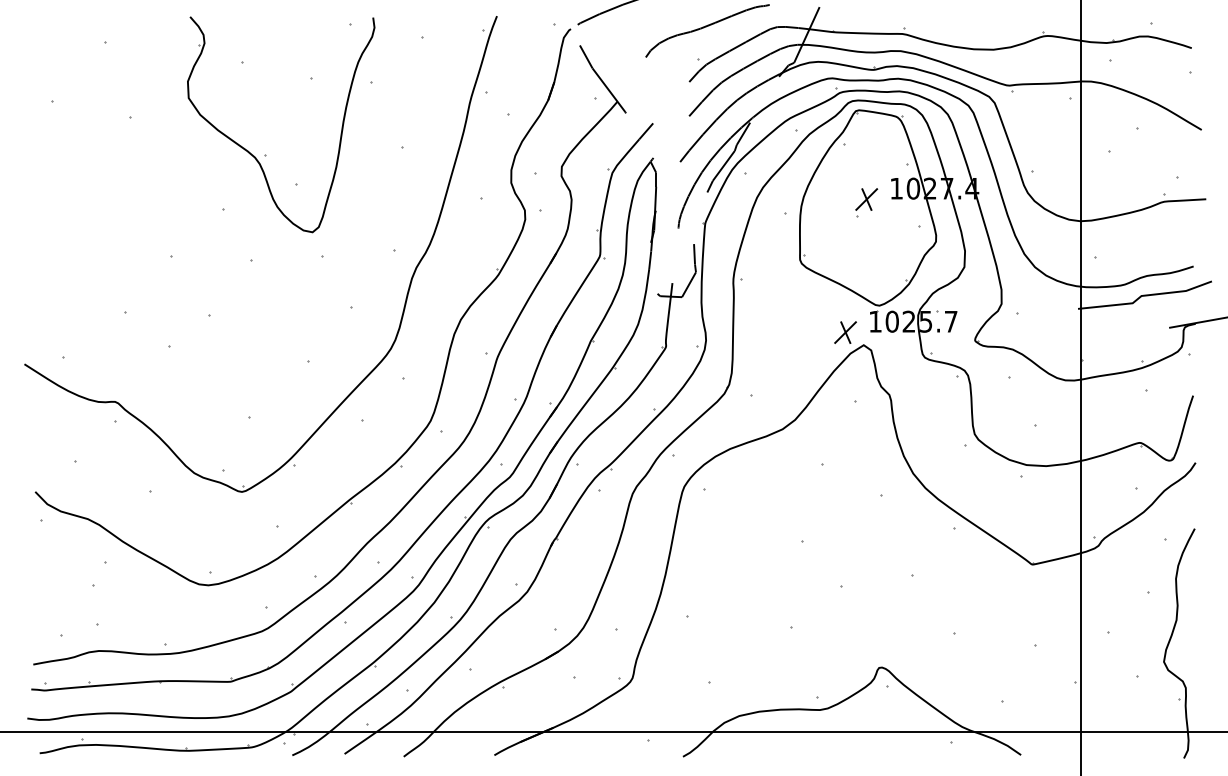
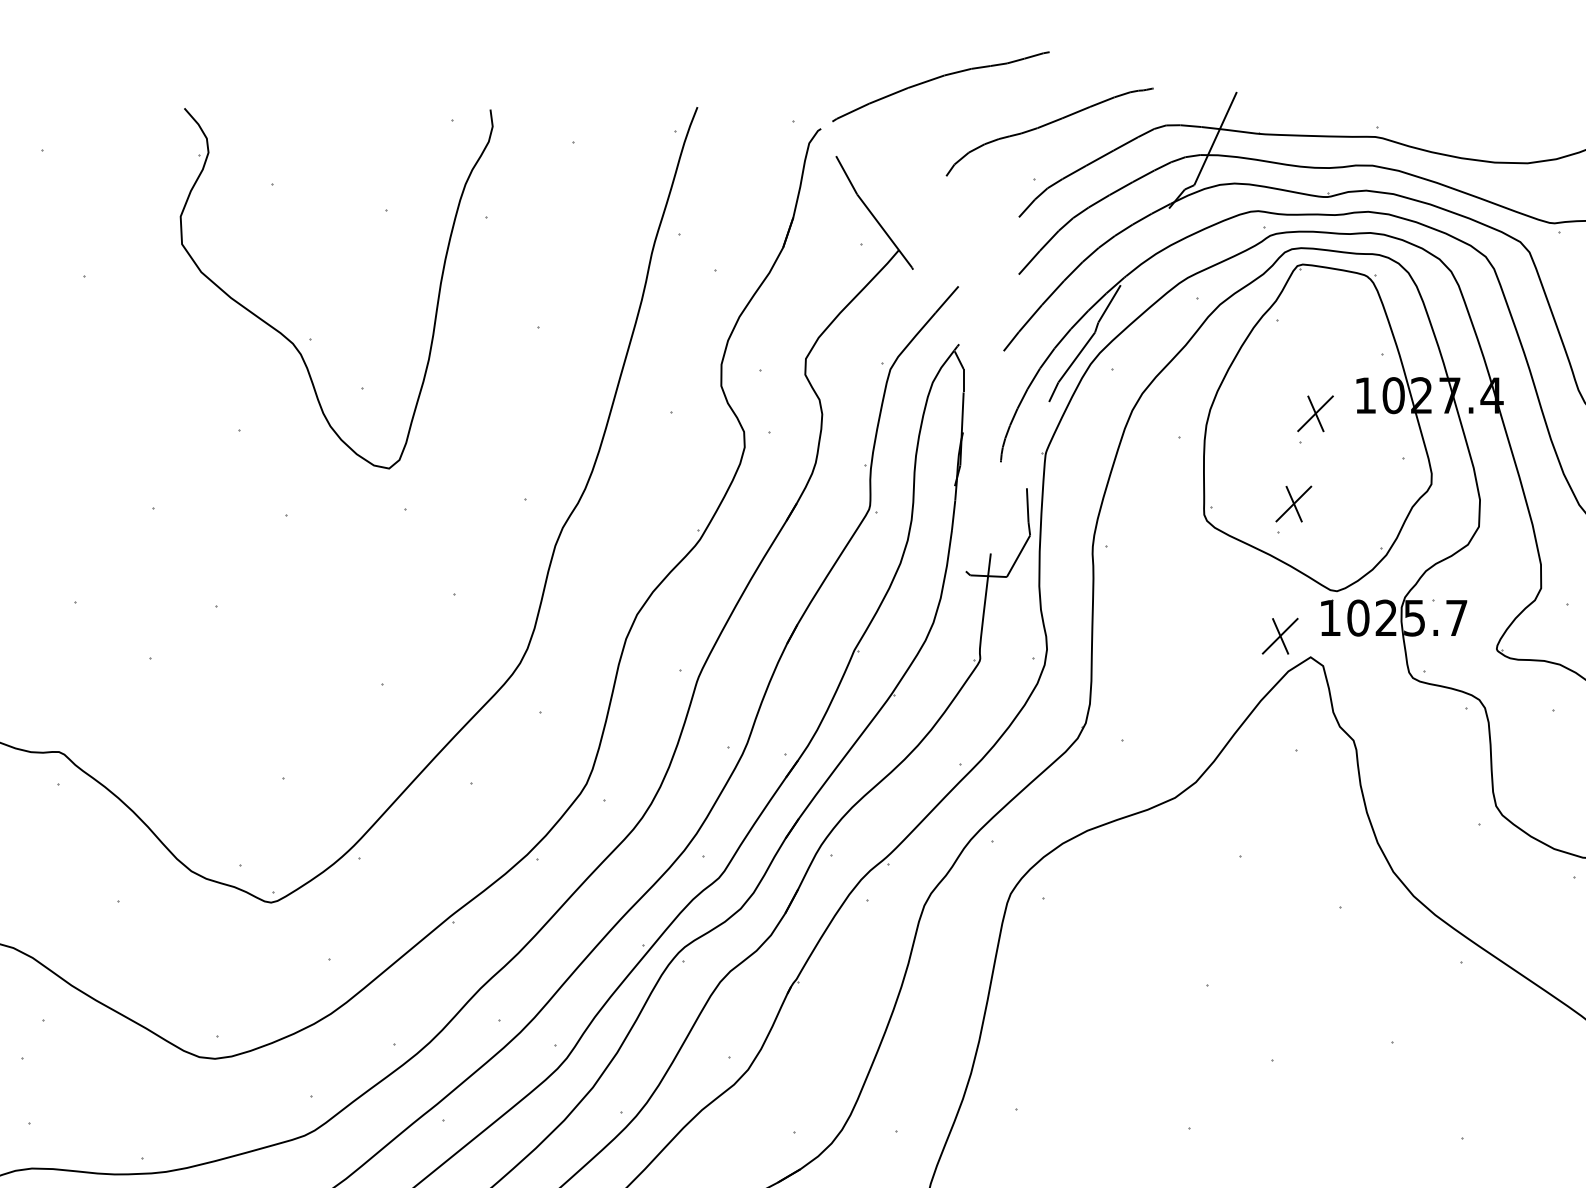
part: (853, 256) -> (1293, 509), added

